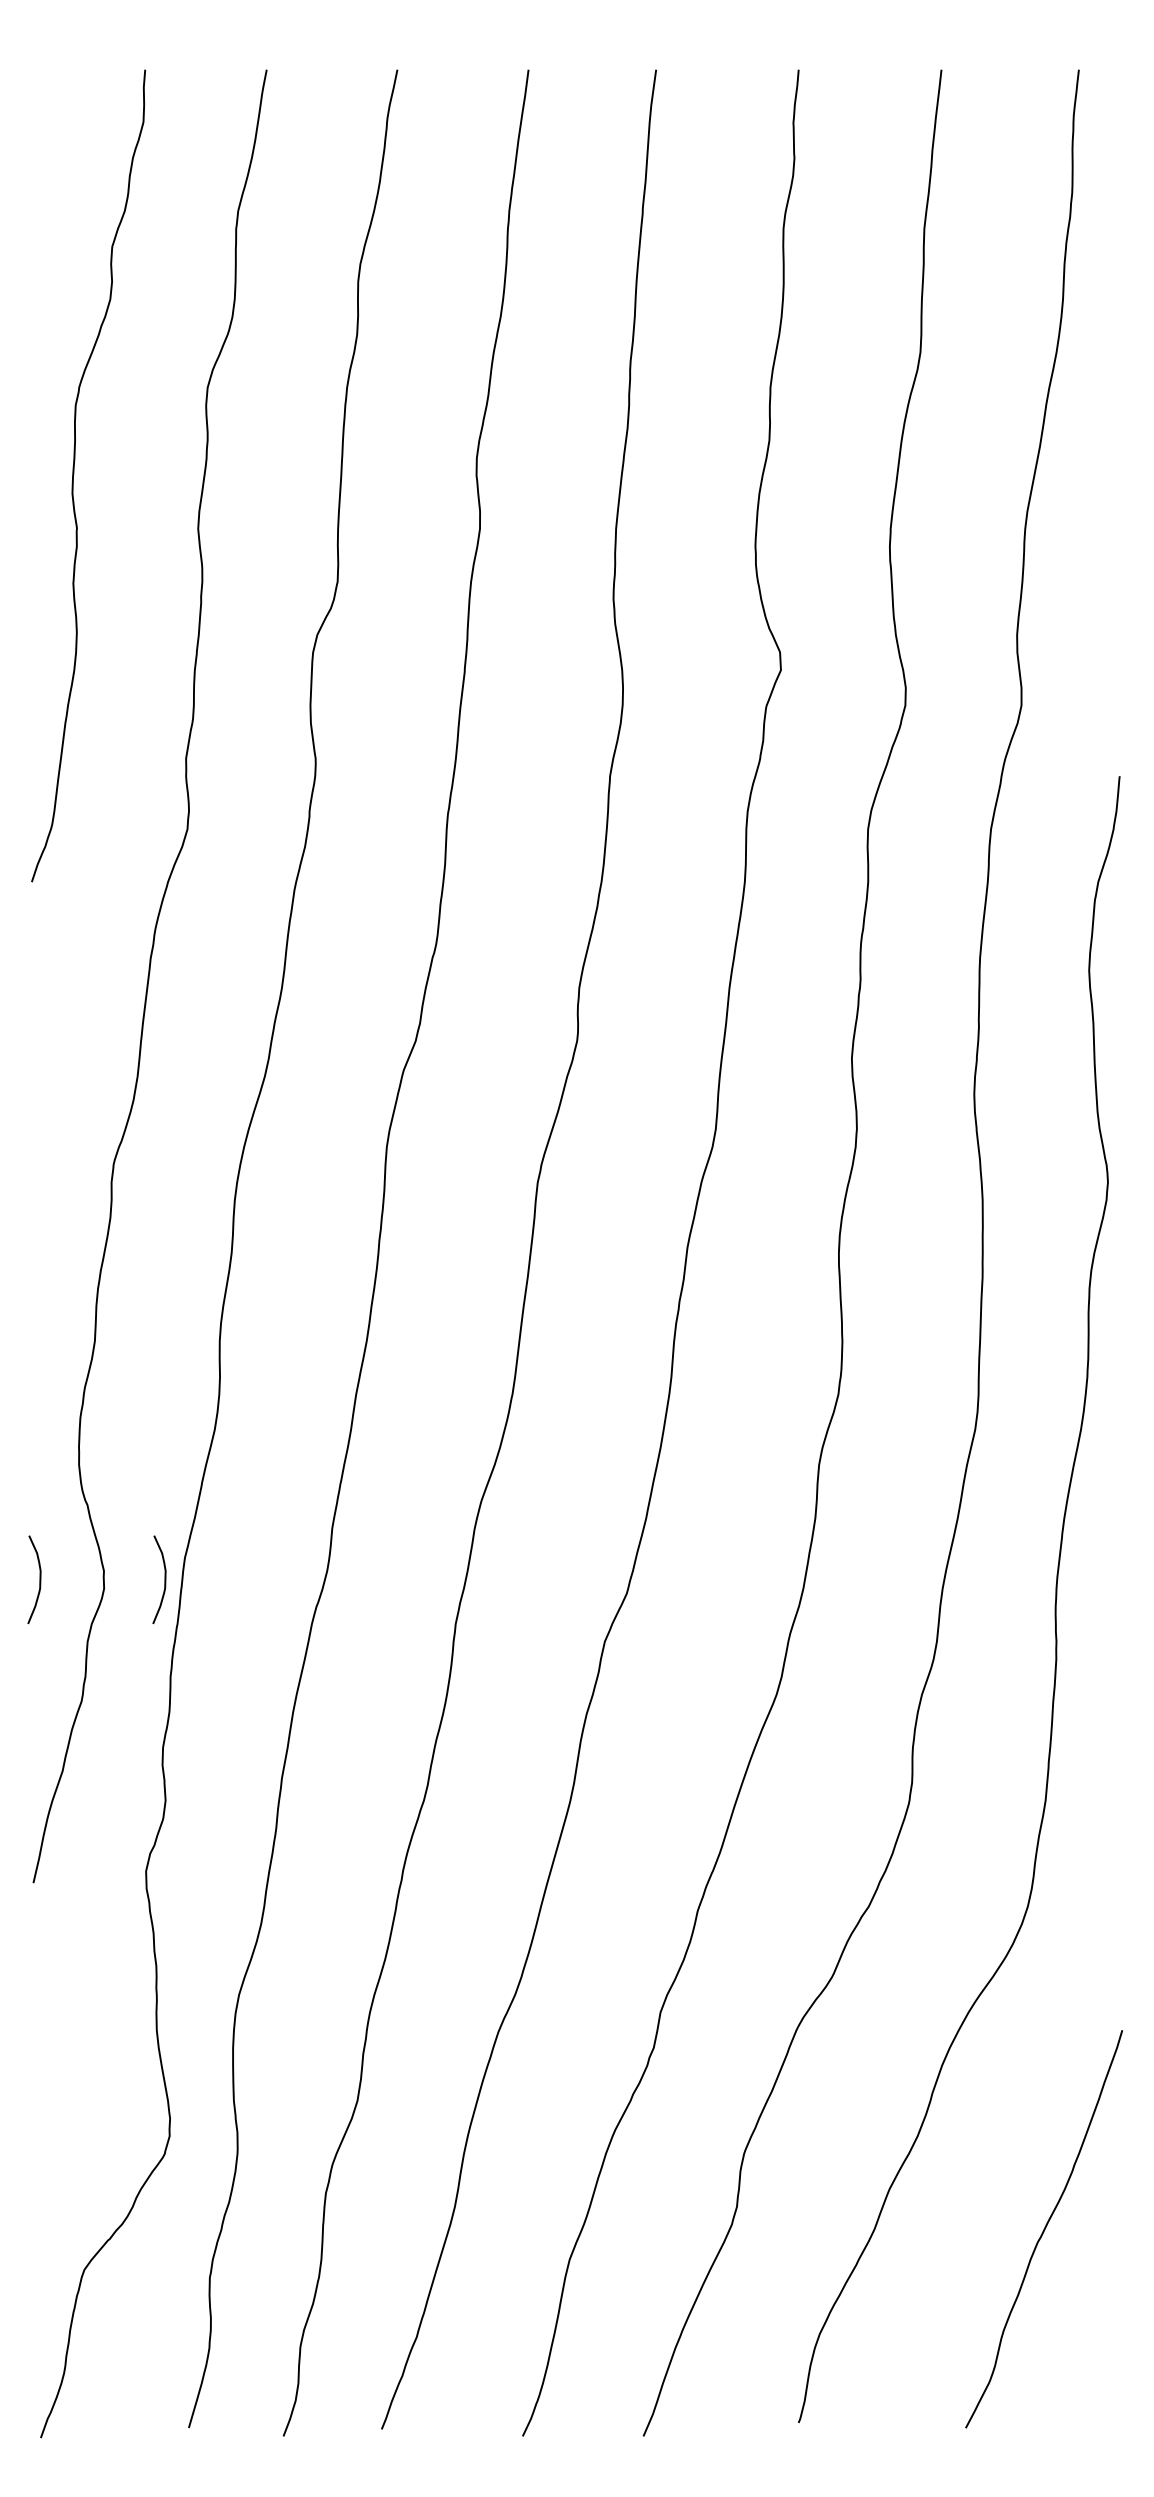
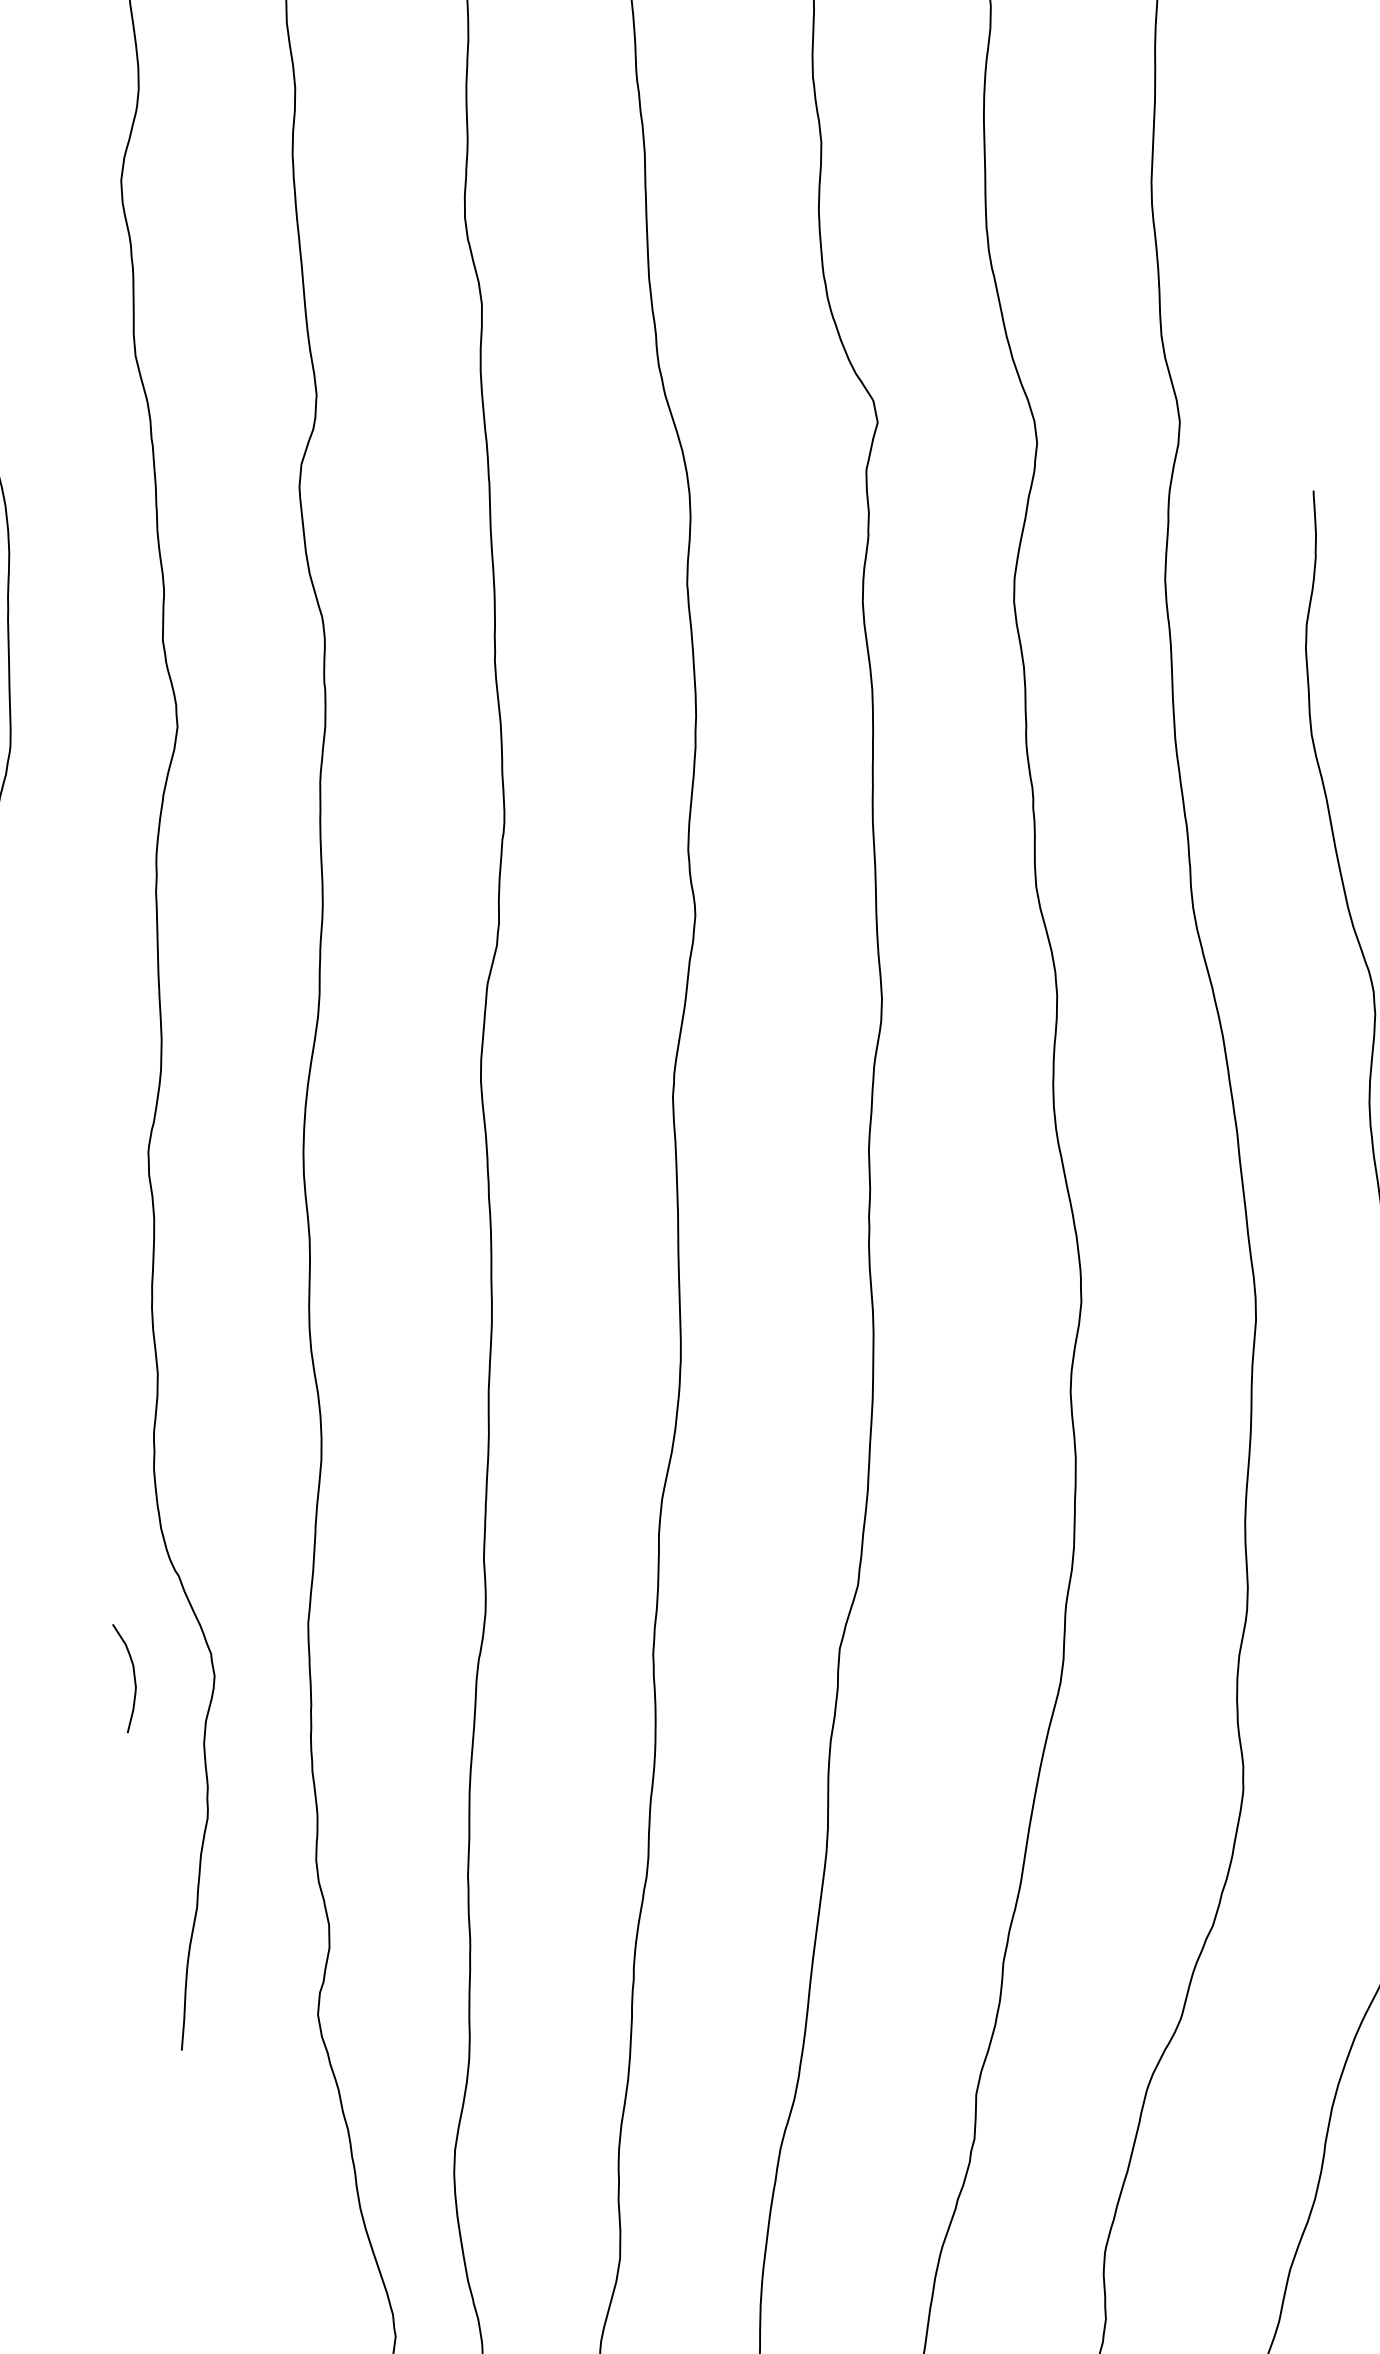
curve: (164, 1579) -> (287, 1653), removed

